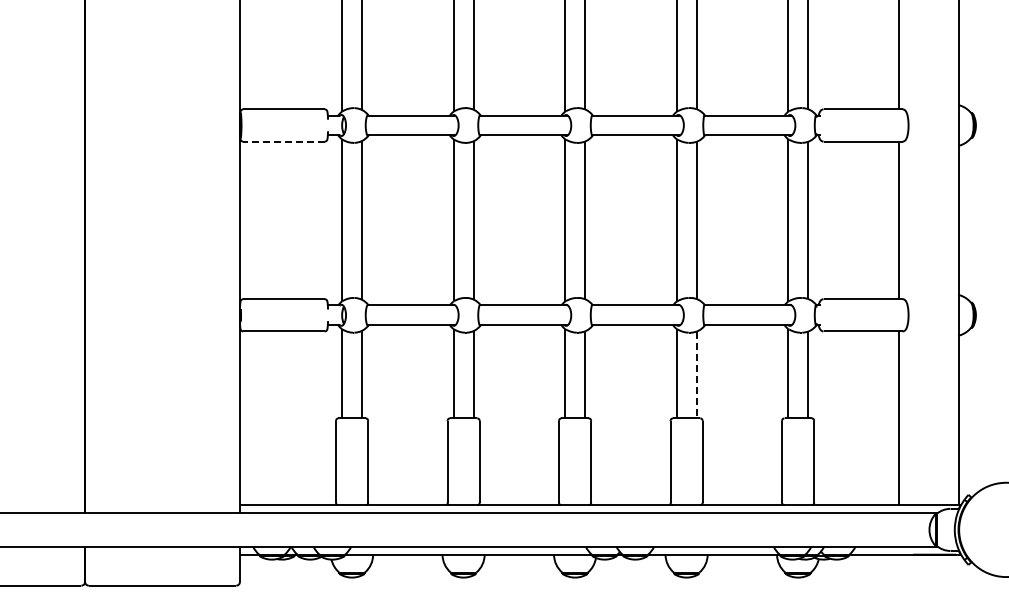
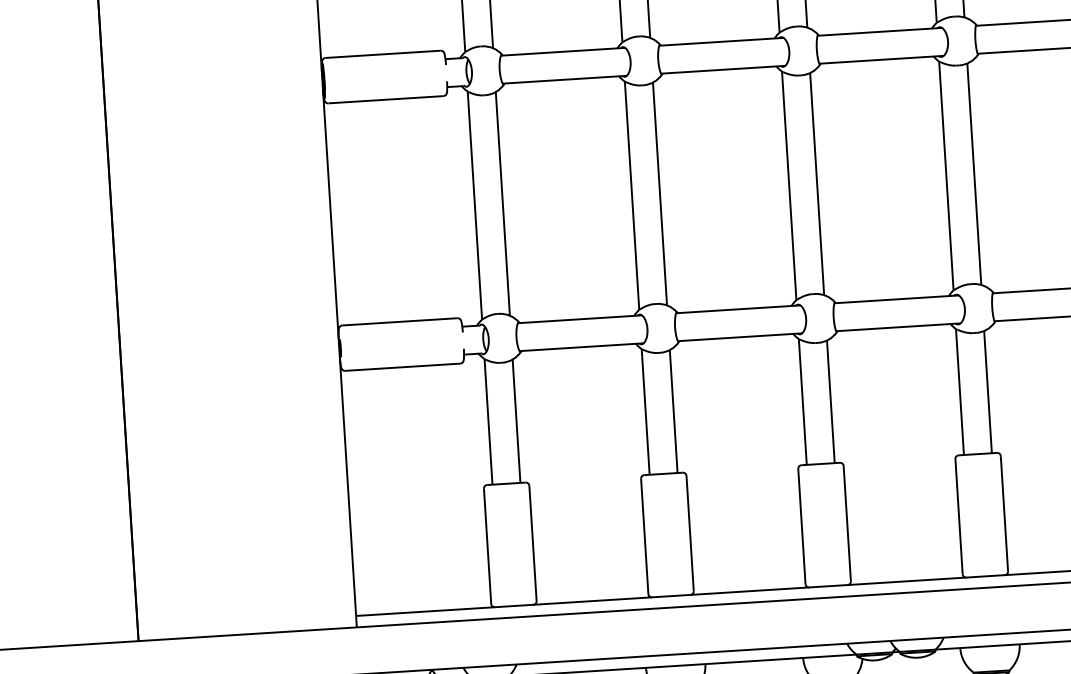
line: (283, 141) -> (385, 99), dashed -> solid
line: (696, 375) -> (988, 392), dashed -> solid

